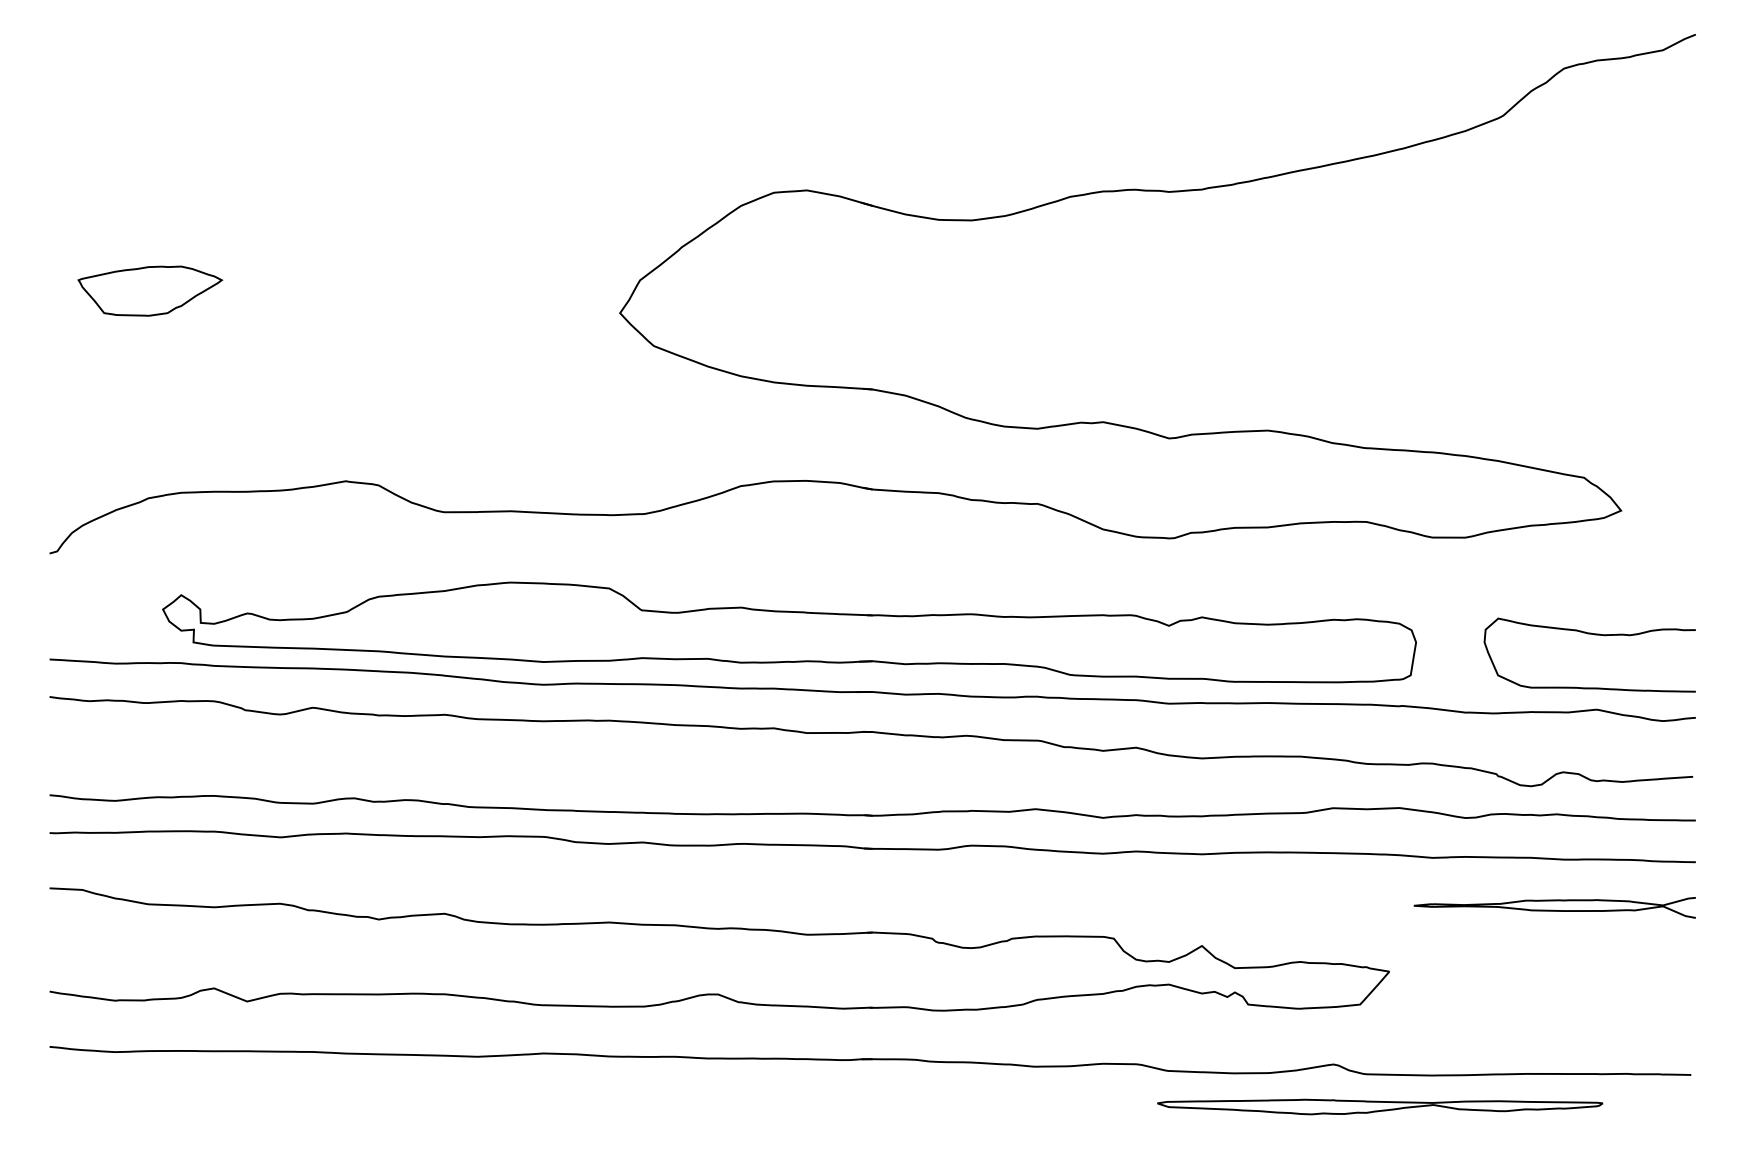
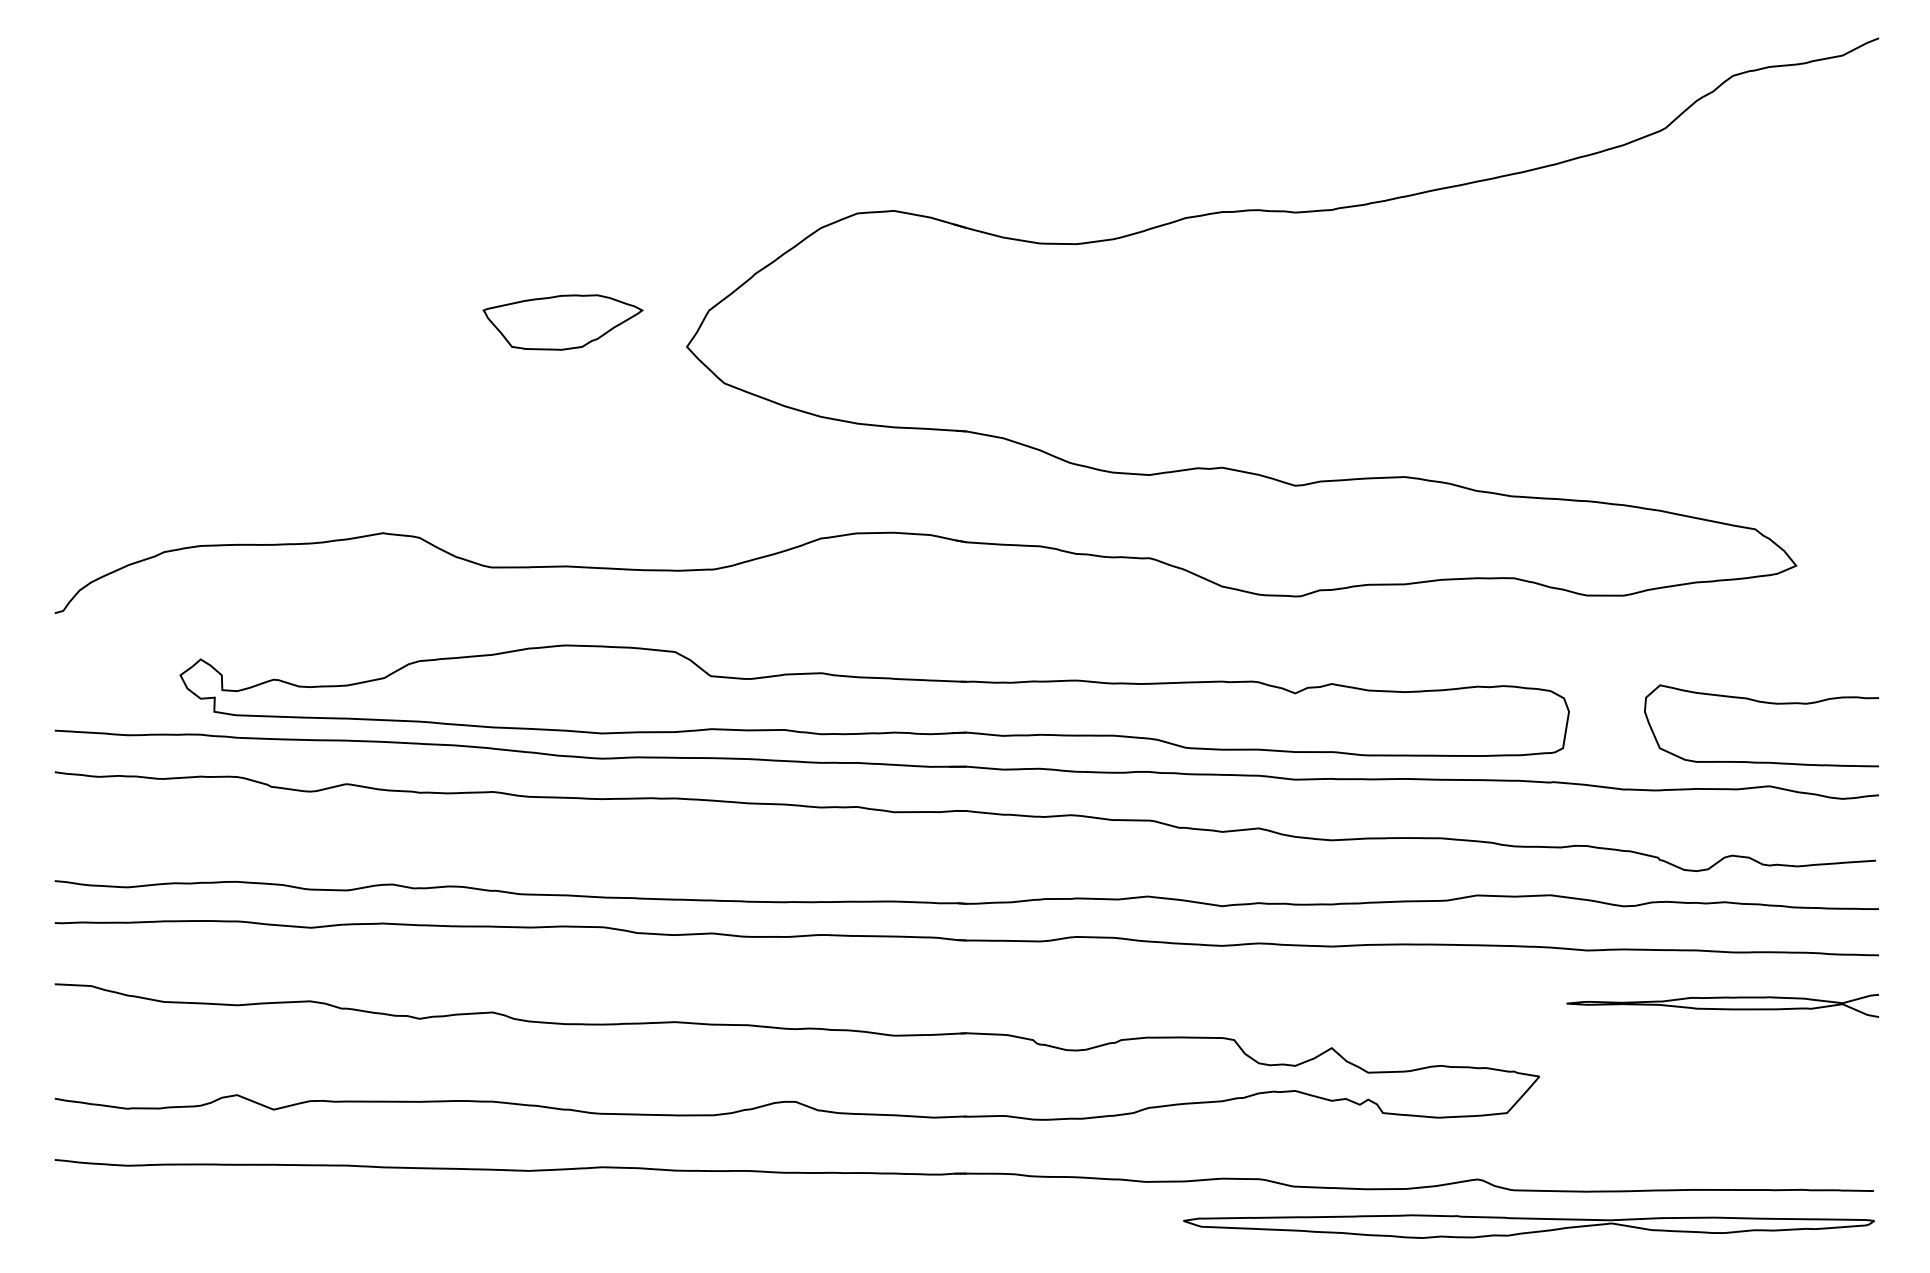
part: (150, 290) -> (563, 321), moved
part: (1380, 1106) -> (1529, 1226), size x1.4

